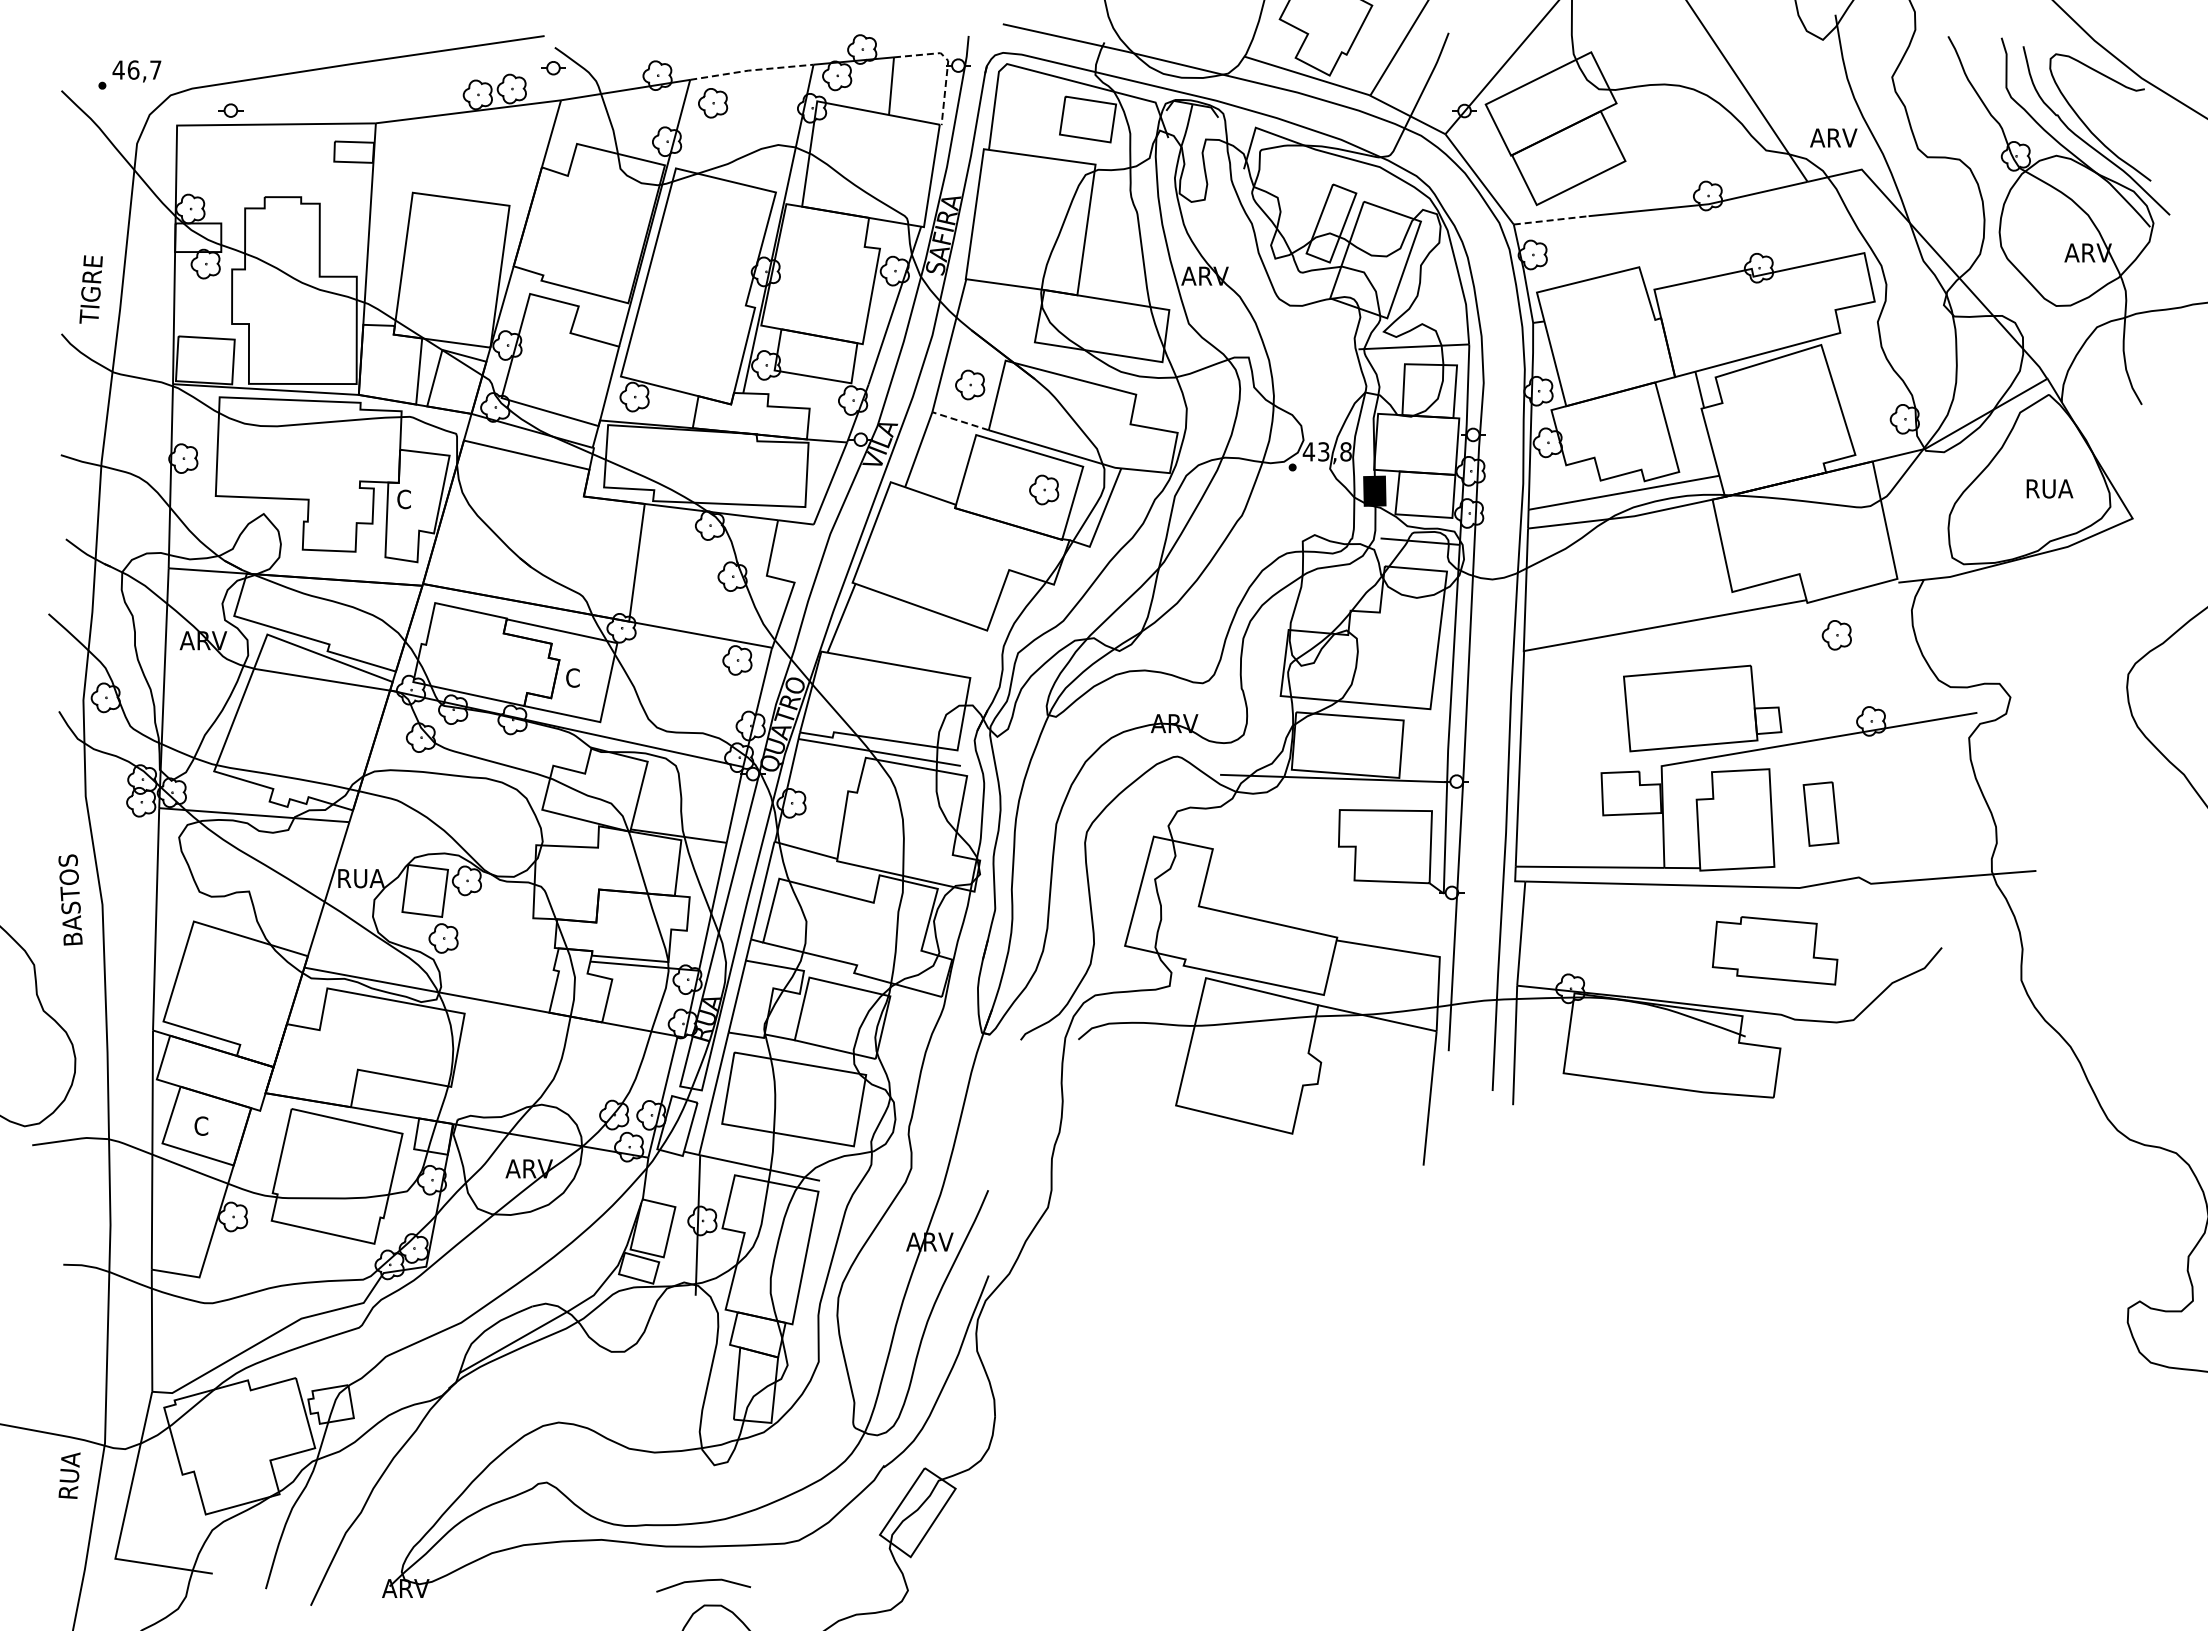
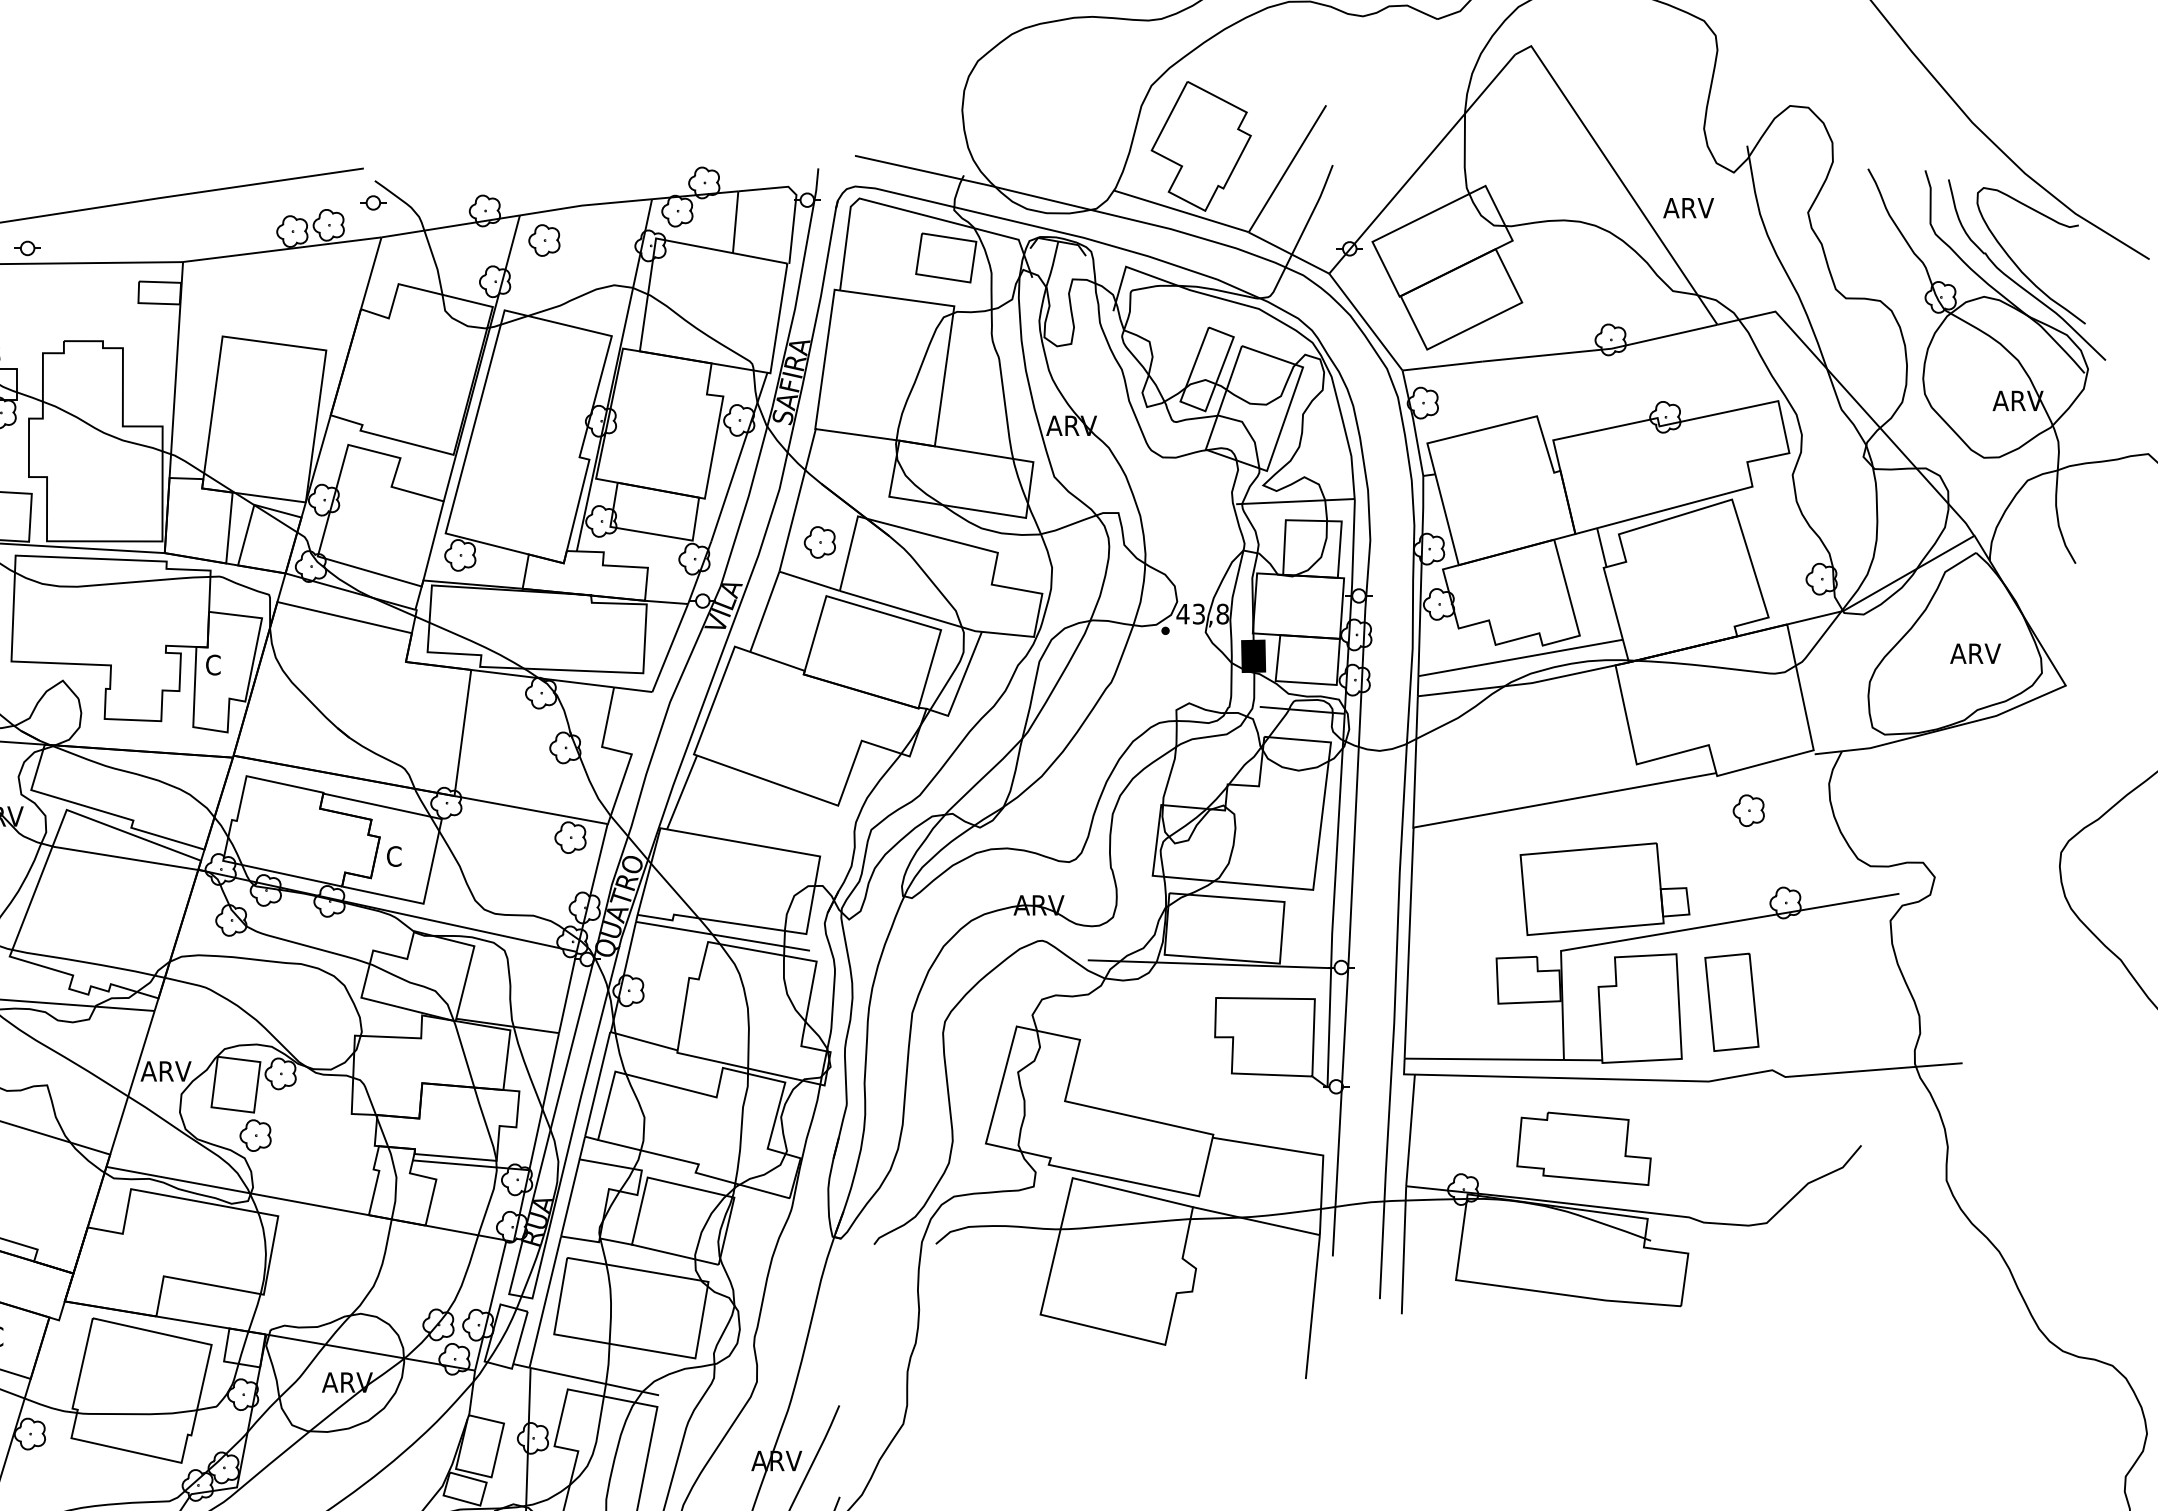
line: (947, 63) -> (795, 197), dashed -> solid
line: (751, 70) -> (585, 205), dashed -> solid
text: (1833, 137) -> (1688, 207), moved
line: (1551, 220) -> (1442, 366), dashed -> solid
line: (960, 421) -> (809, 581), dashed -> solid
text: (2048, 488) -> (1975, 653), RUA -> ARV
part: (1044, 489) -> (899, 654), removed
part: (1820, 813) -> (1731, 1001), size x1.43
text: (360, 878) -> (166, 1071), RUA -> ARV
part: (1774, 950) -> (1583, 1148), moved

